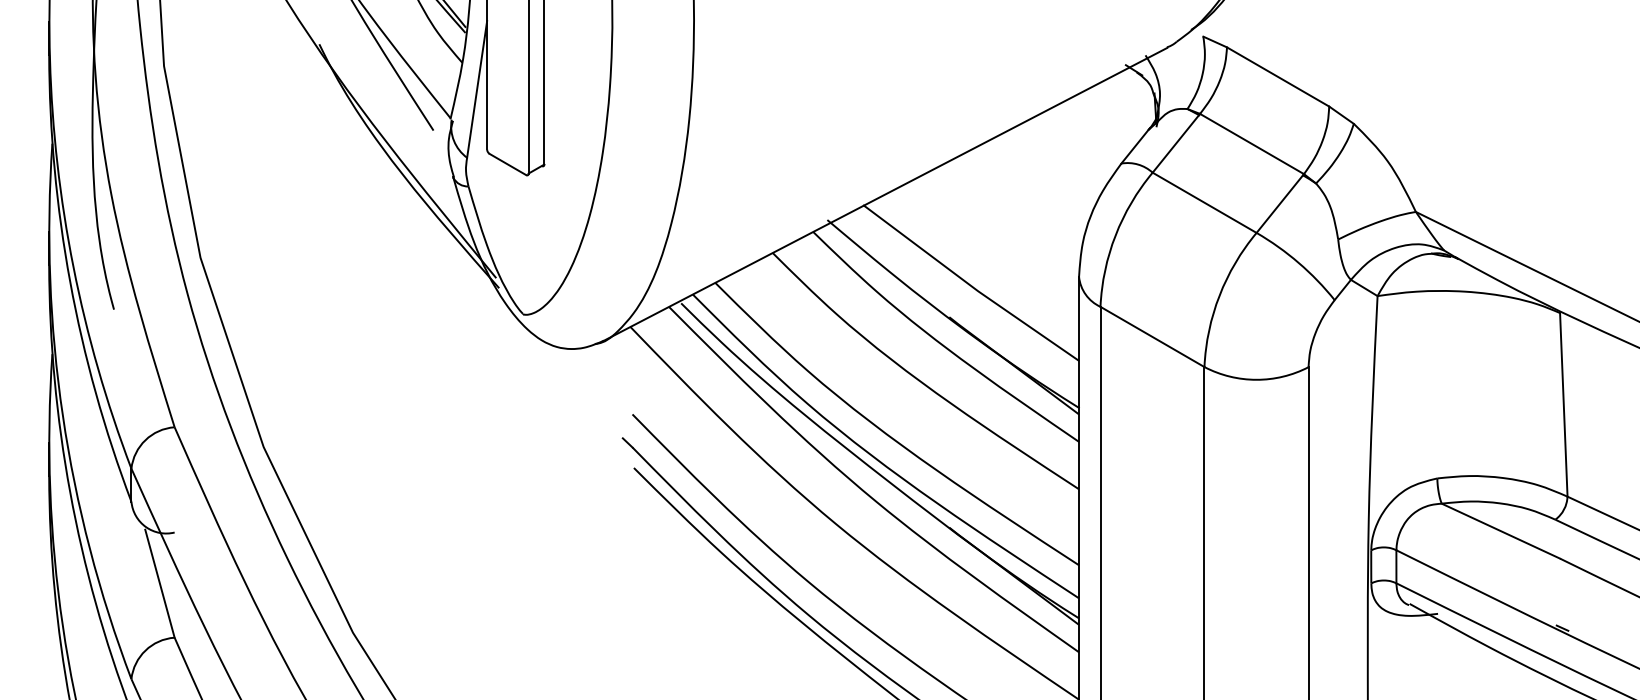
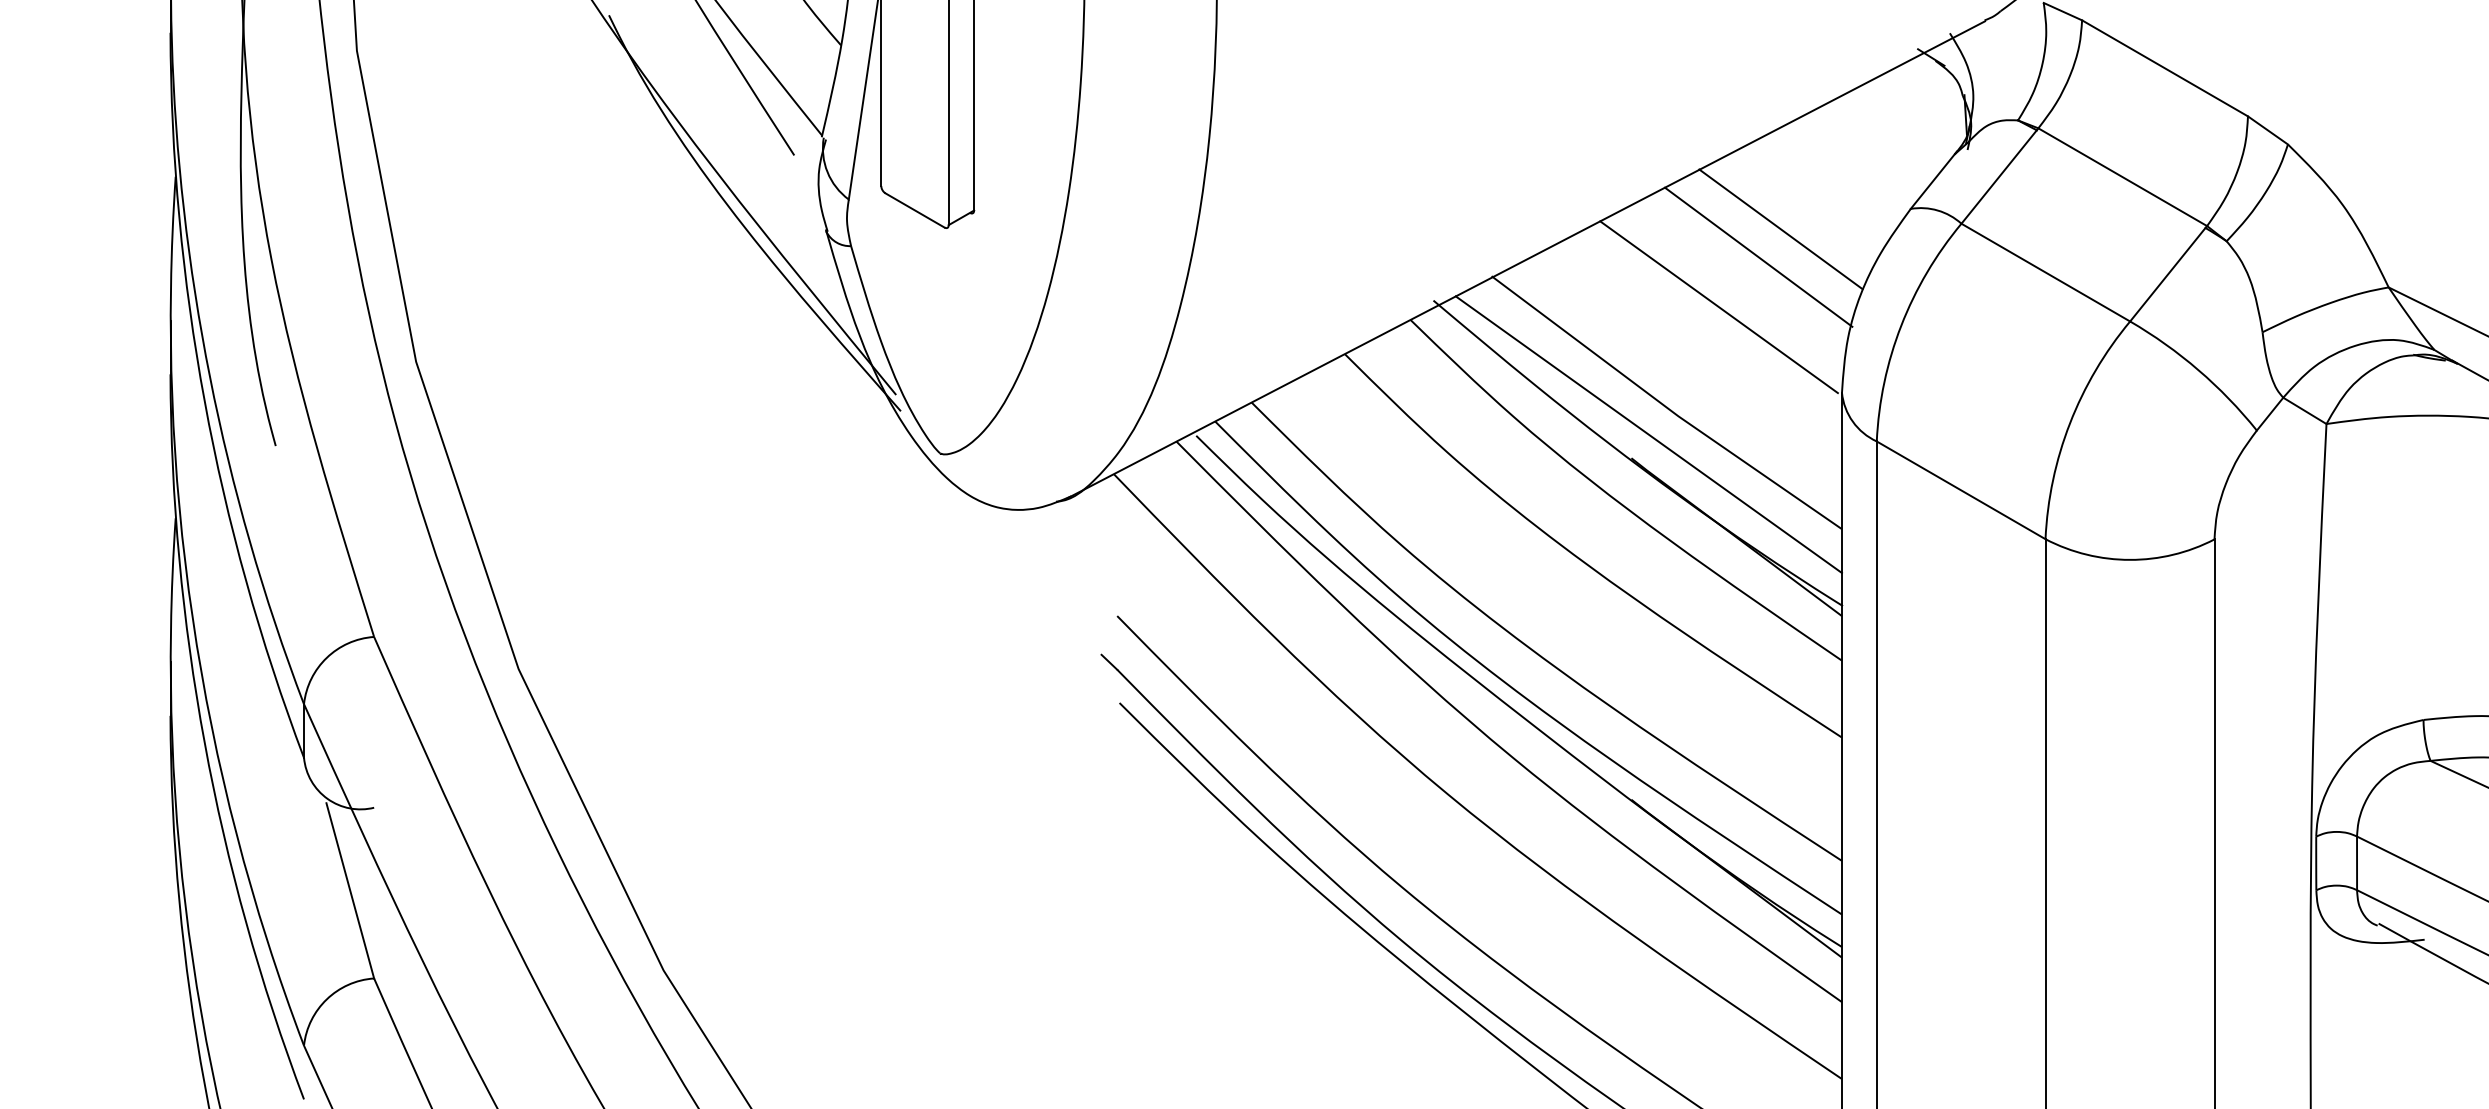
line: (1041, 176) -> (1781, 229), added
line: (1027, 193) -> (1758, 257), added
line: (1003, 224) -> (1719, 307), added
line: (960, 302) -> (1649, 434), added

